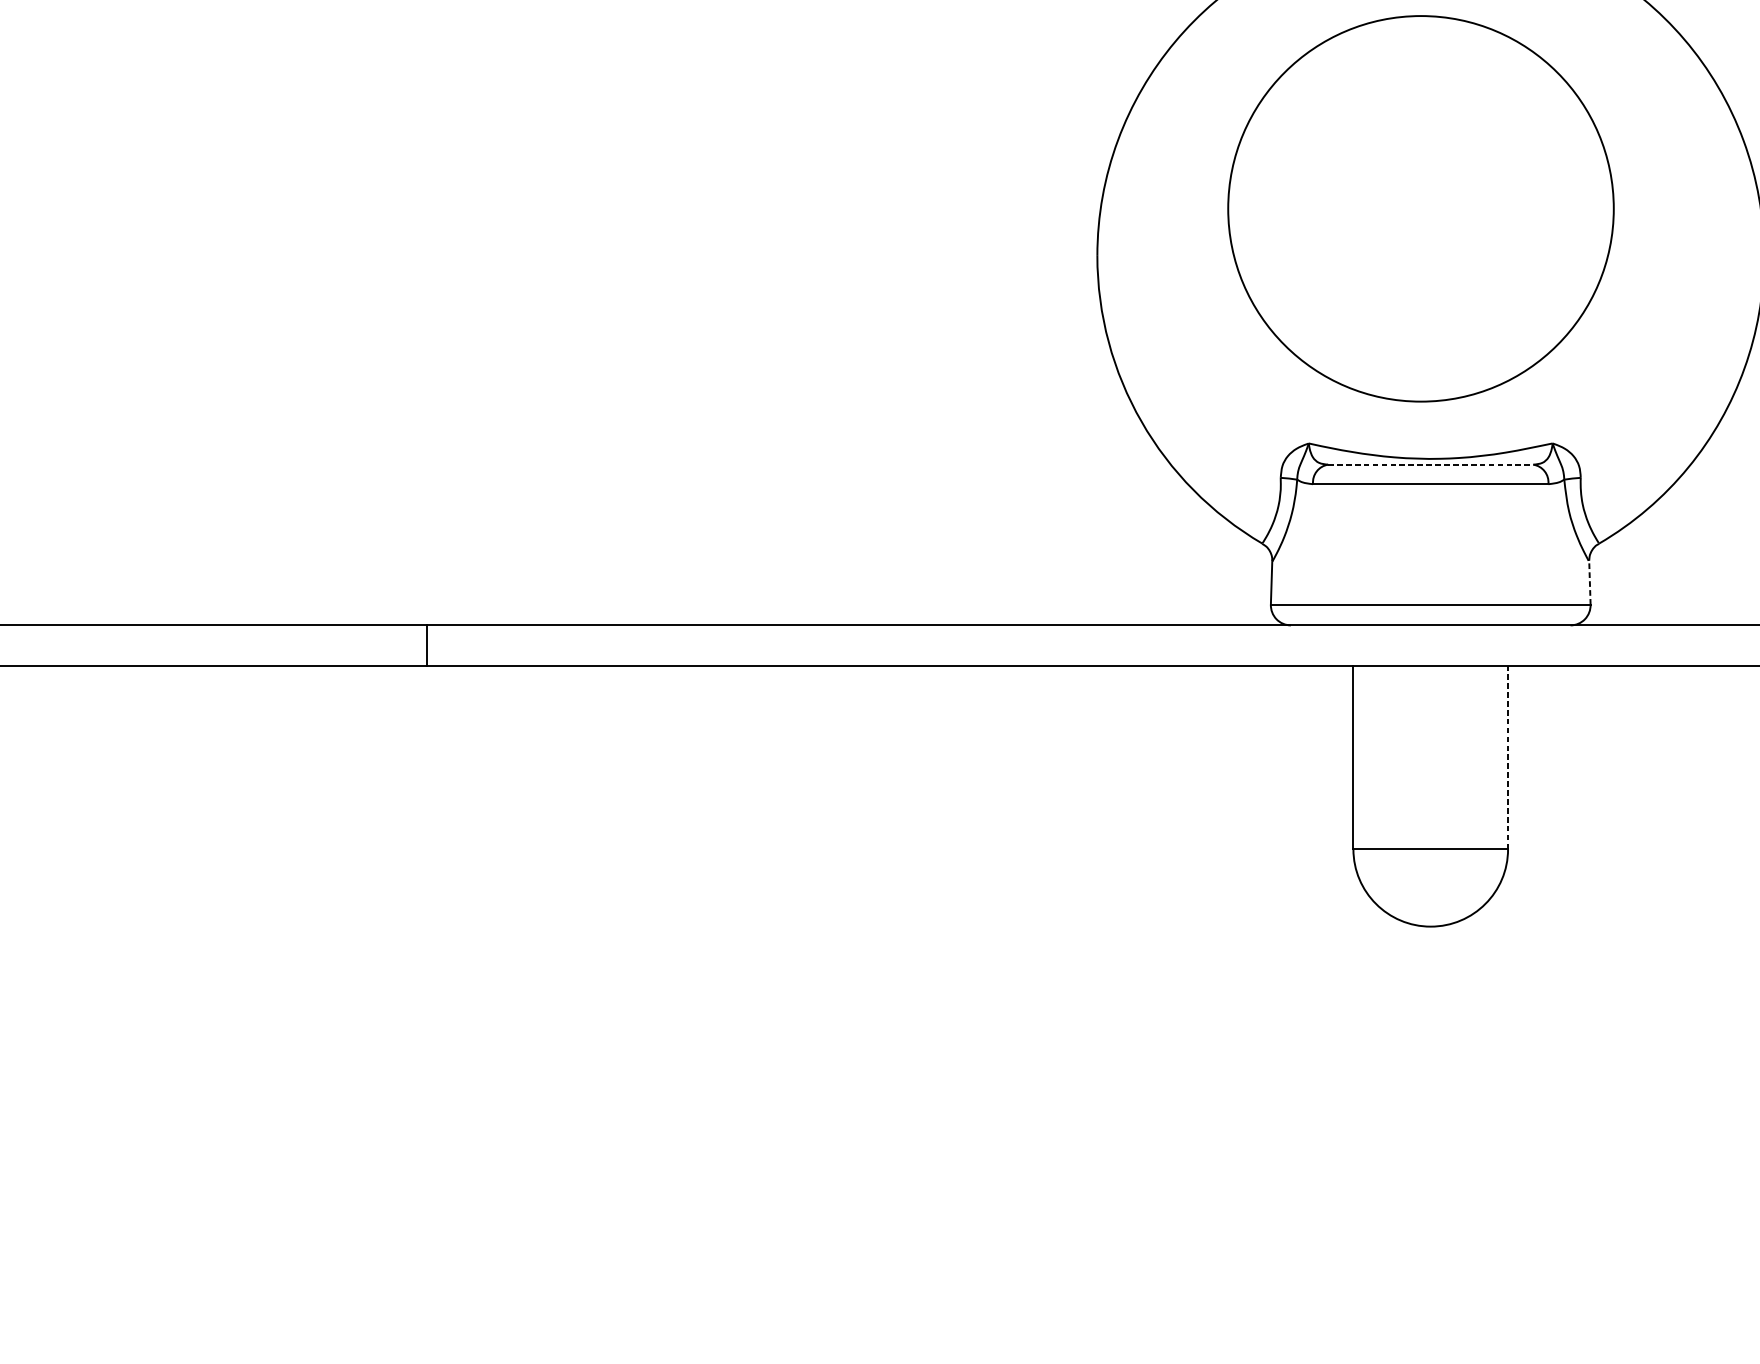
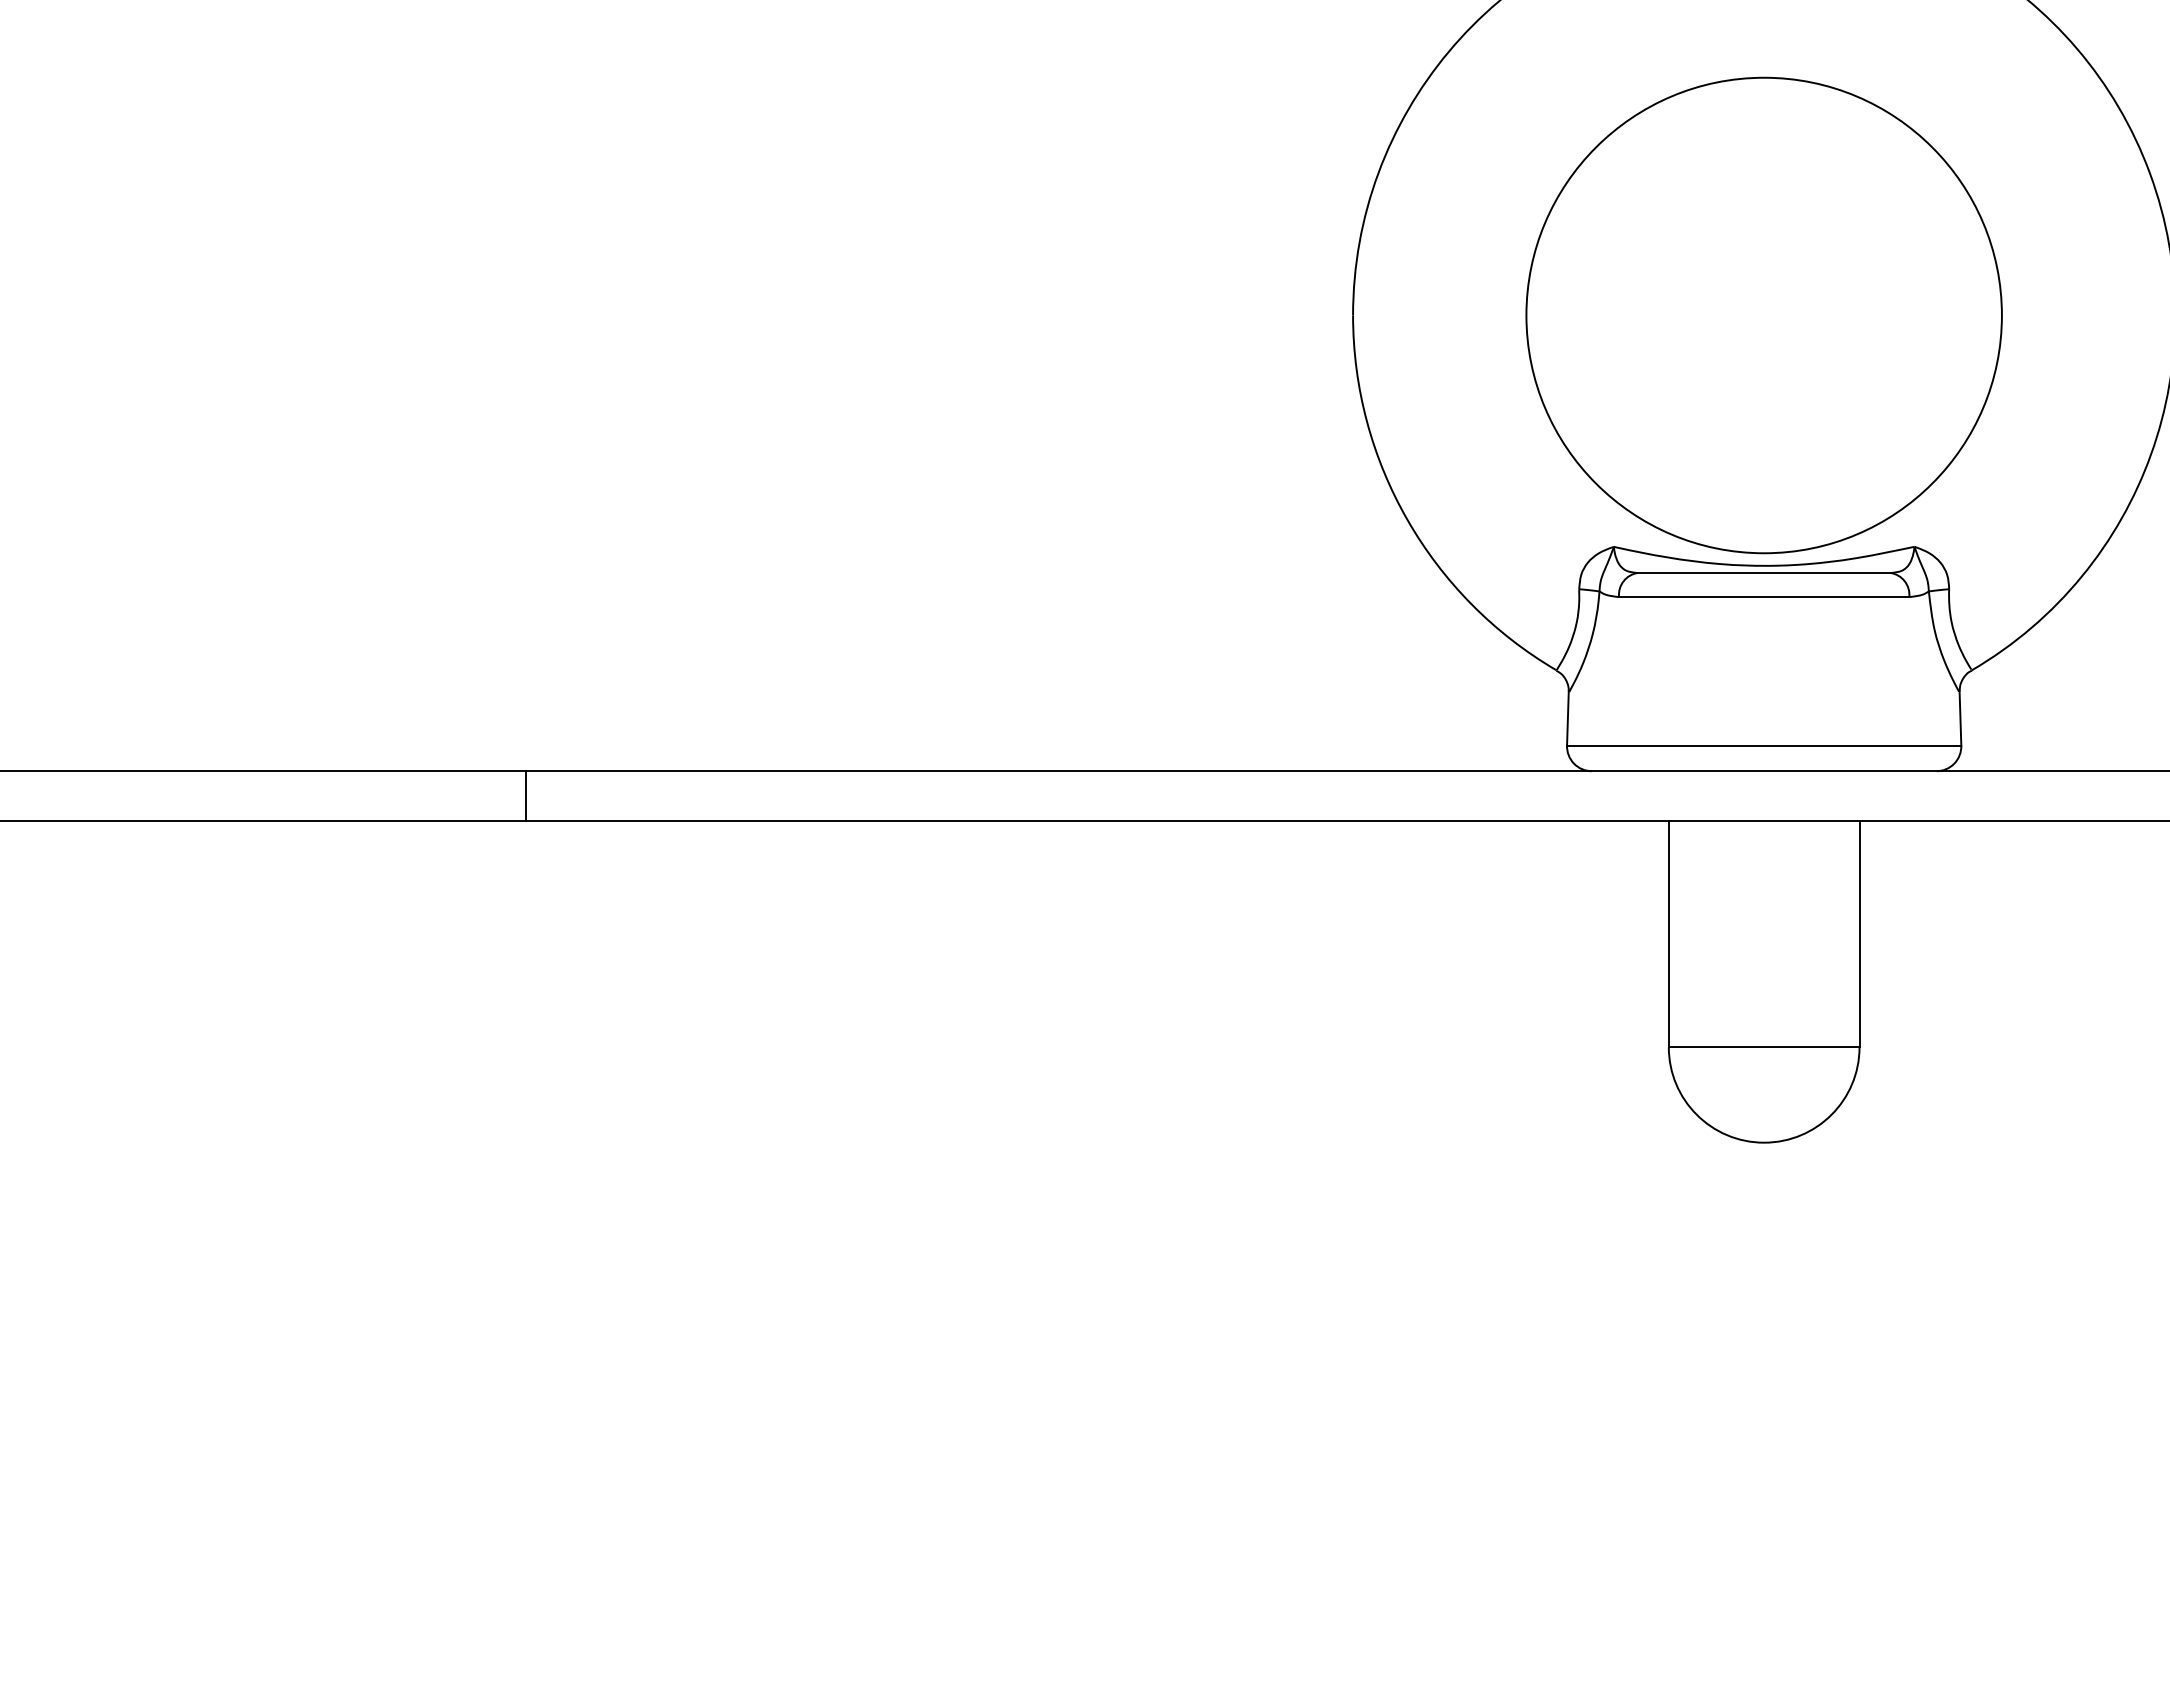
circle: (1420, 208) -> (1763, 315), moved
line: (1431, 465) -> (1764, 573), dashed -> solid
line: (1589, 581) -> (1960, 717), dashed -> solid
line: (1508, 757) -> (1859, 933), dashed -> solid

